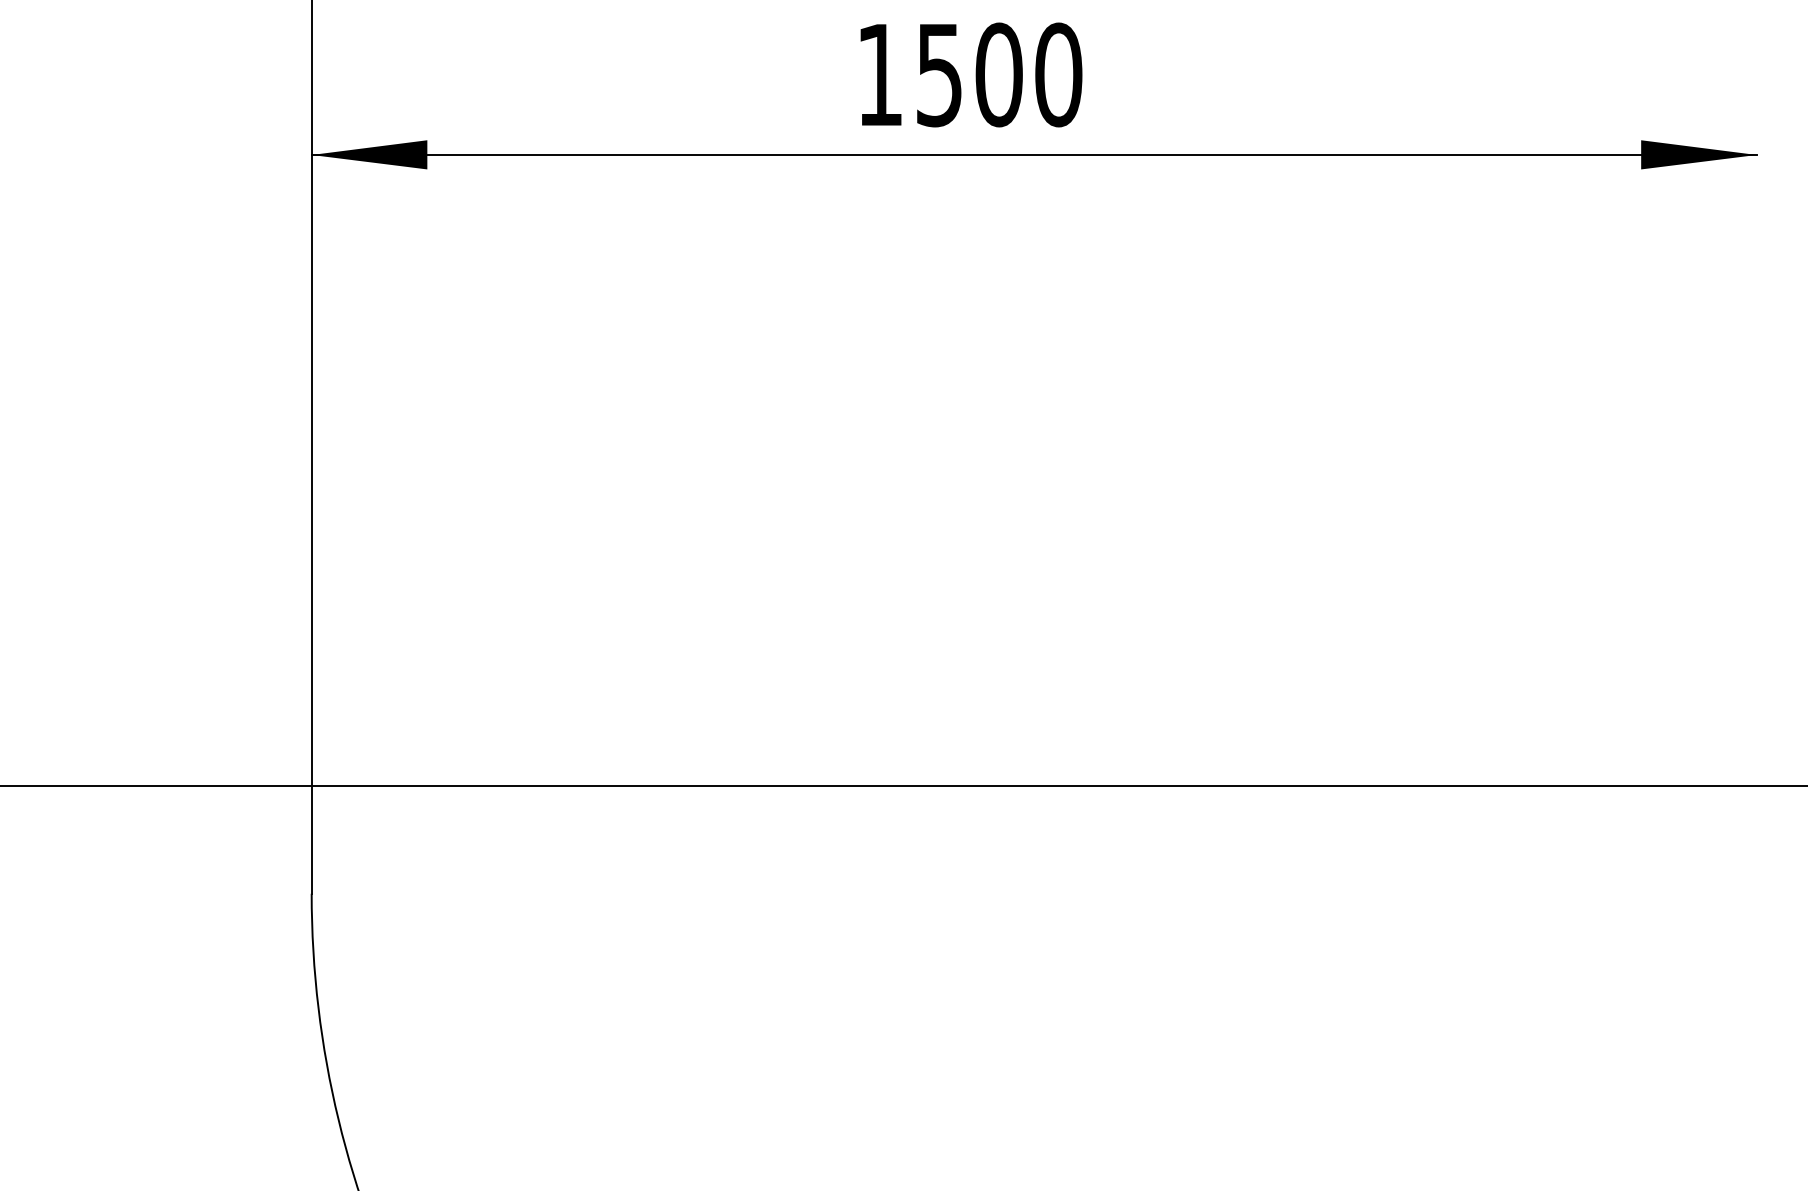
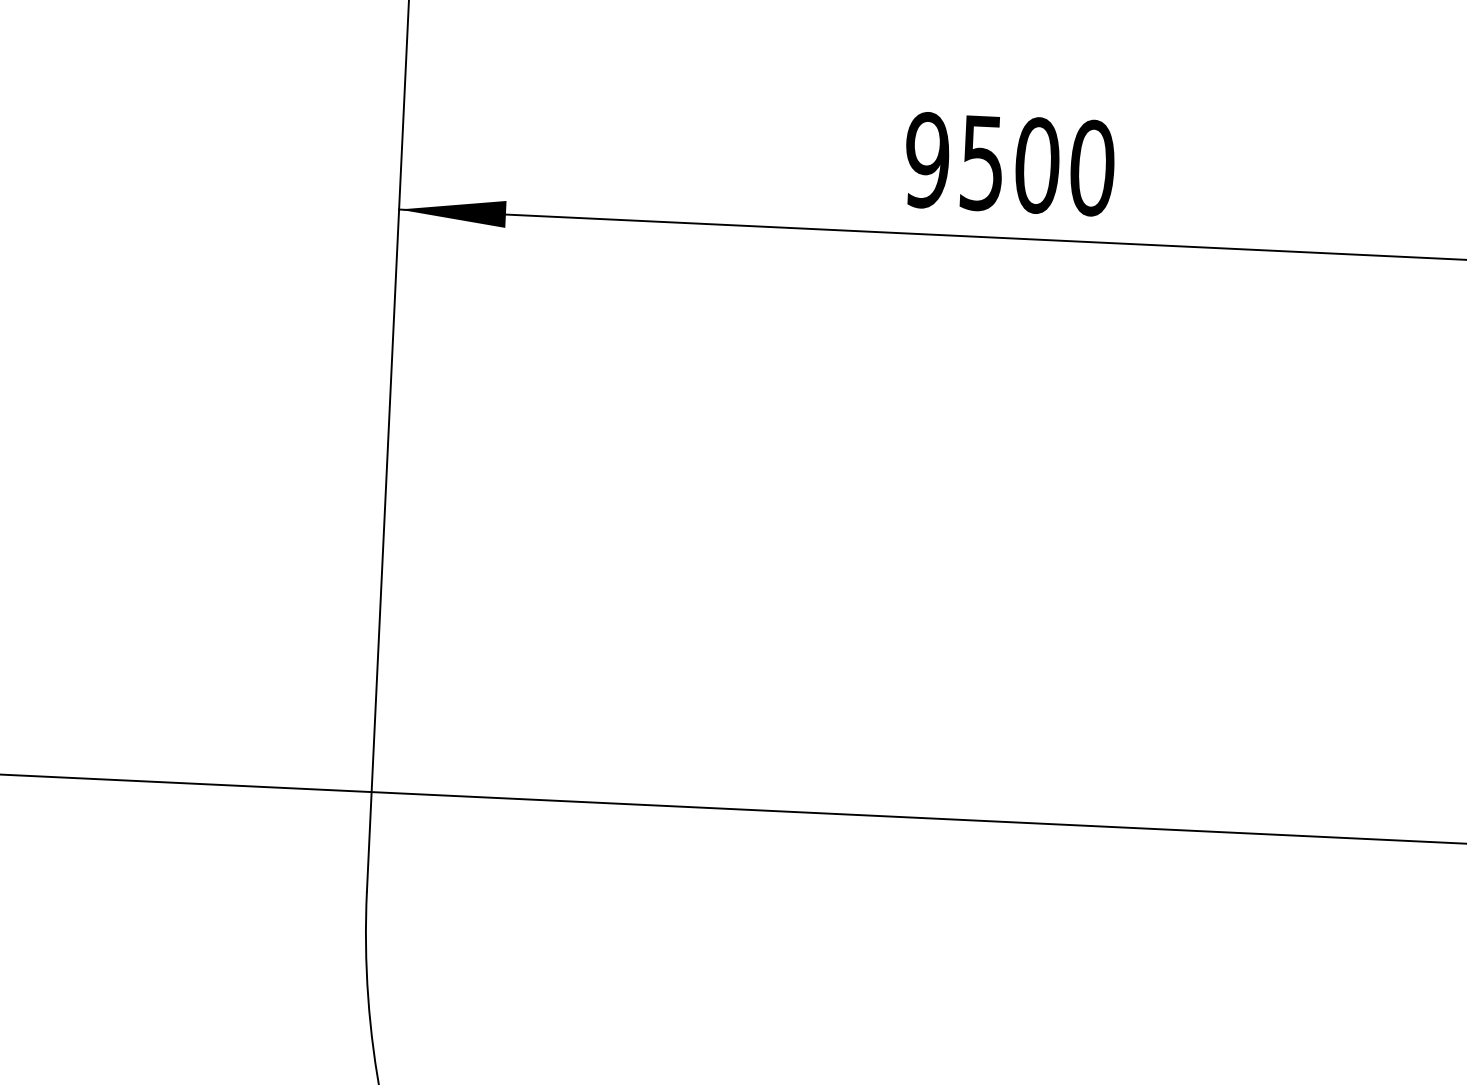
text: (879, 74) -> (926, 159), 1500 -> 9500

